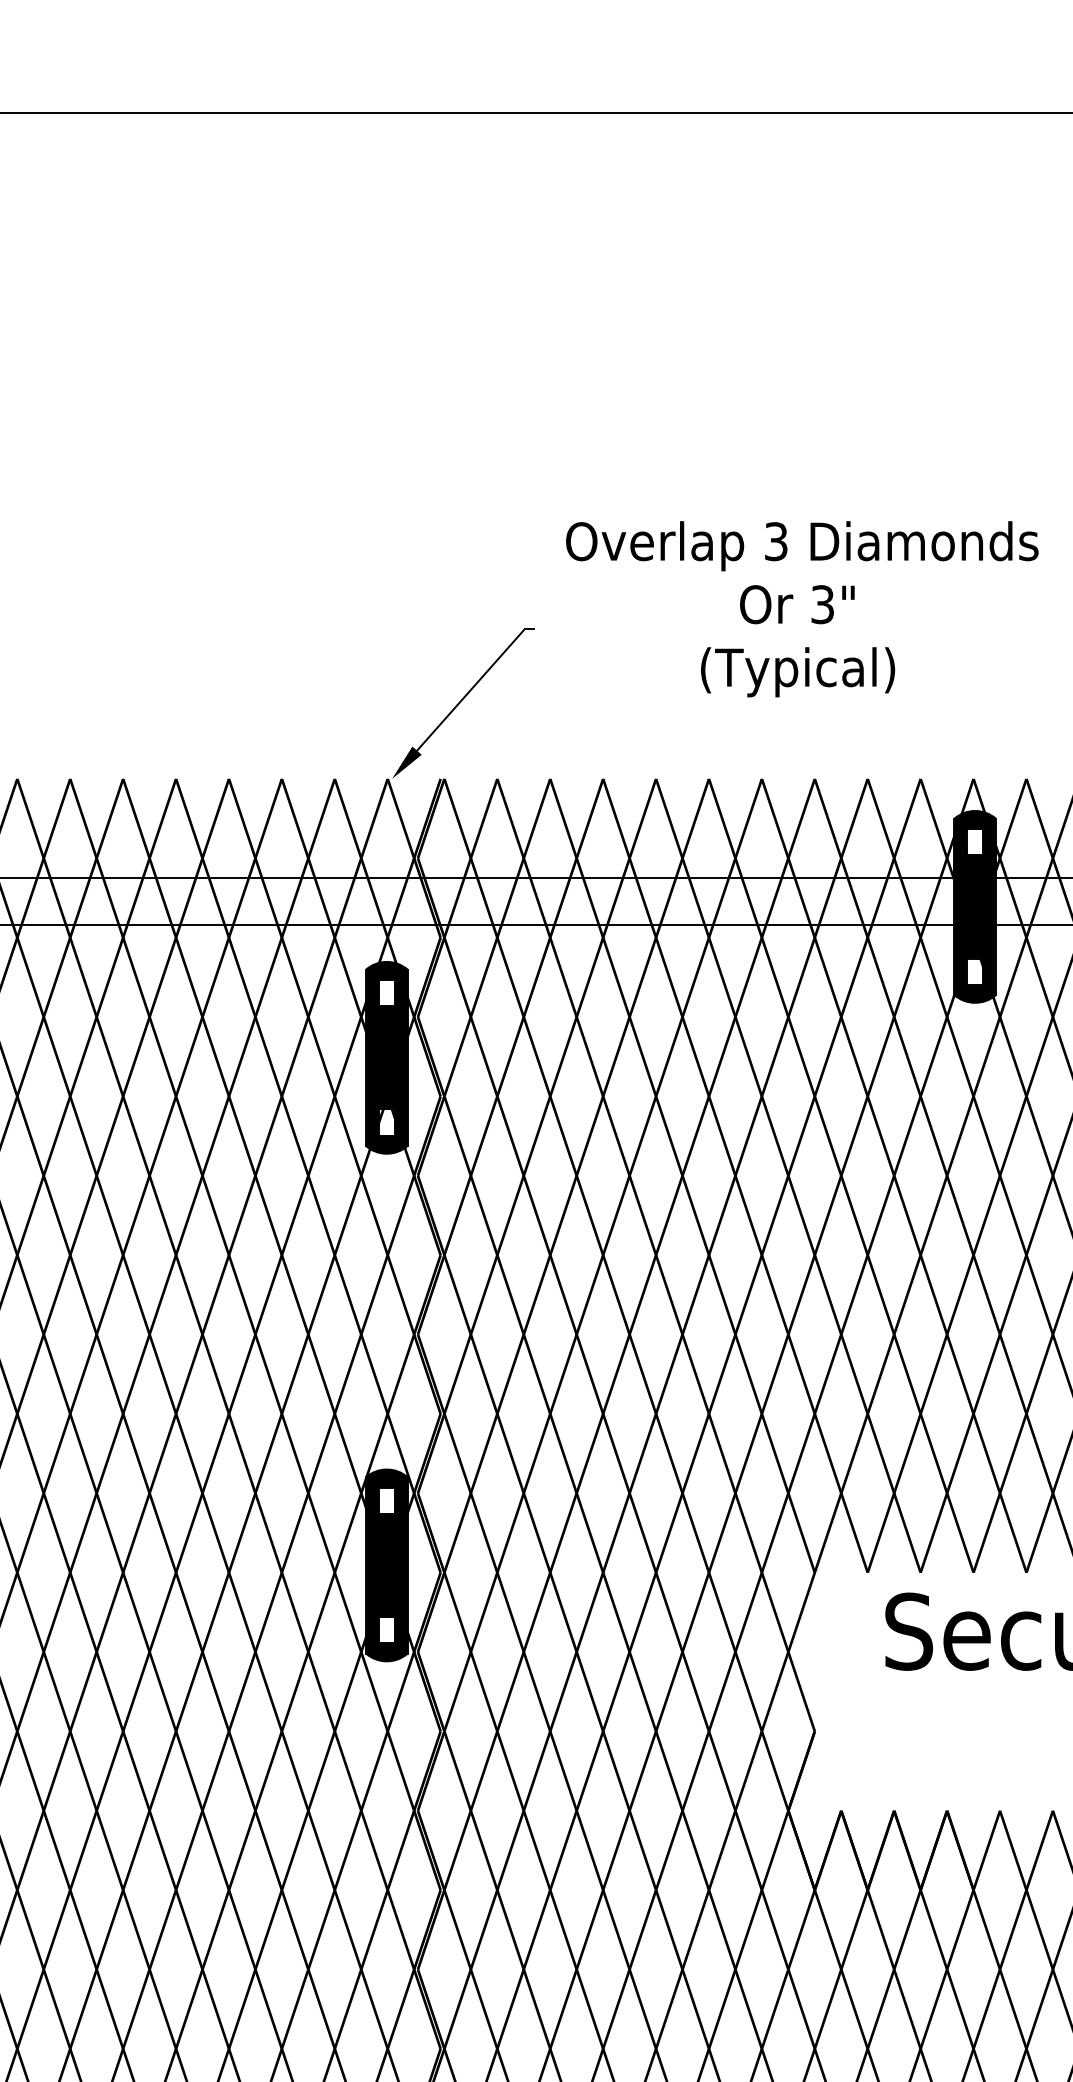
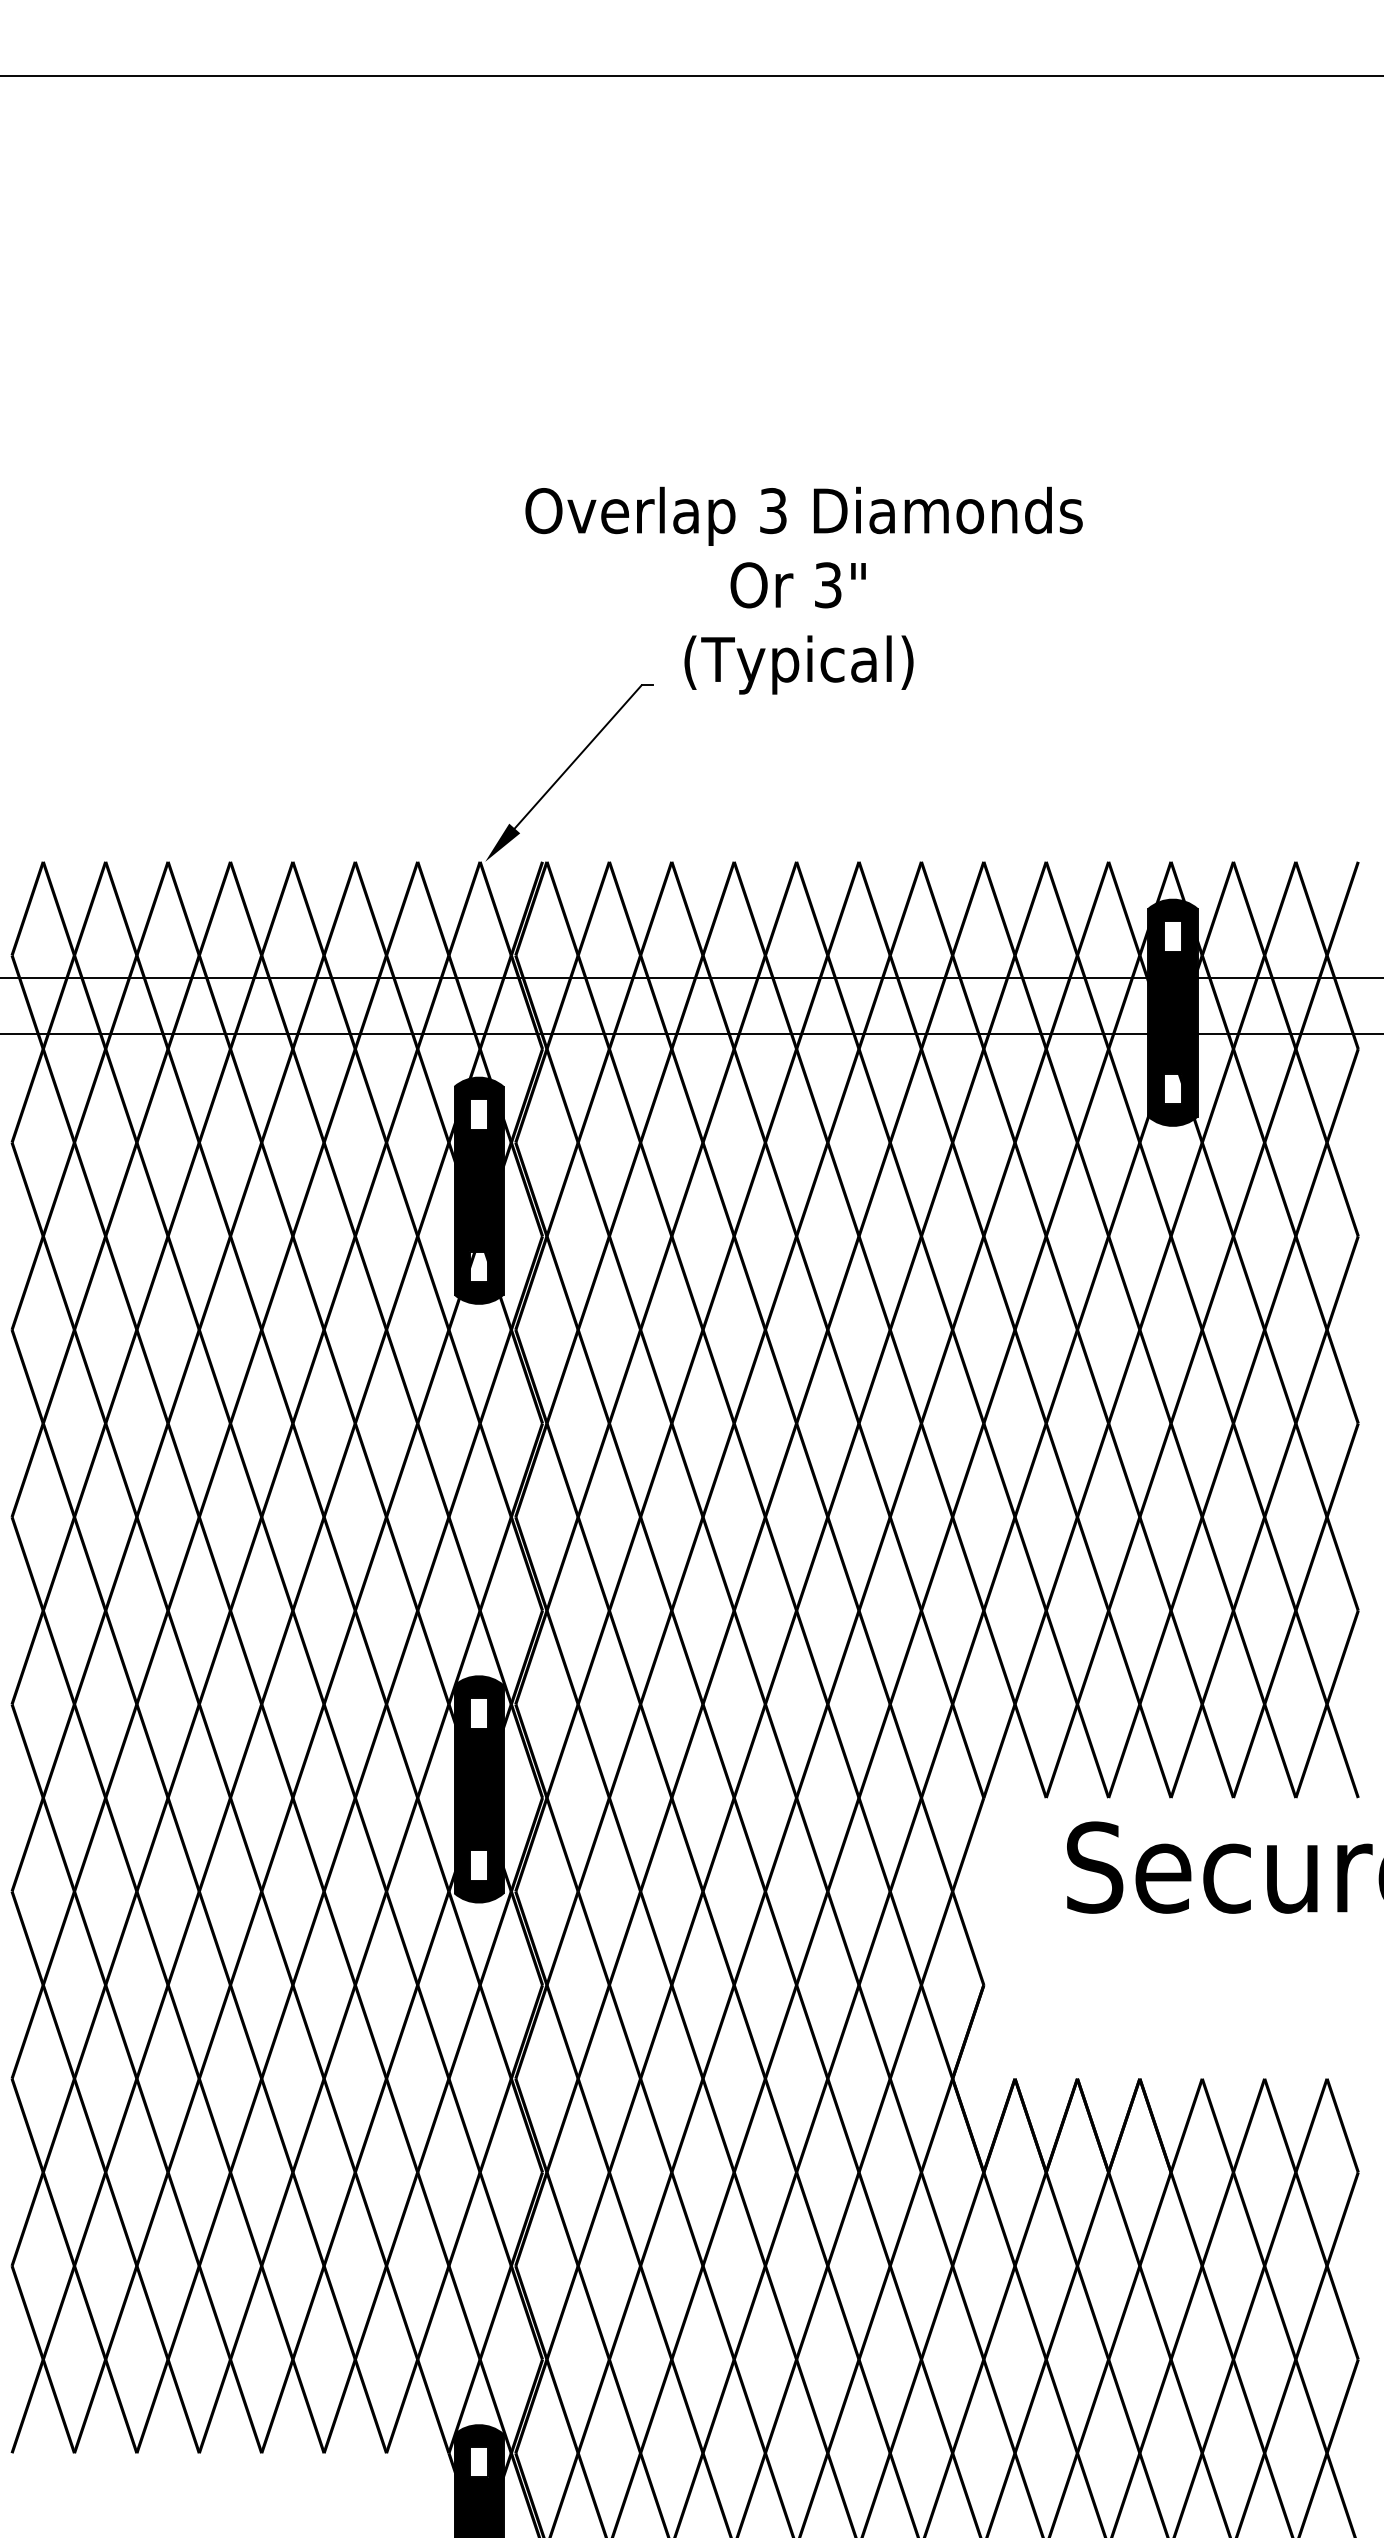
text: (801, 609) -> (803, 590), moved

